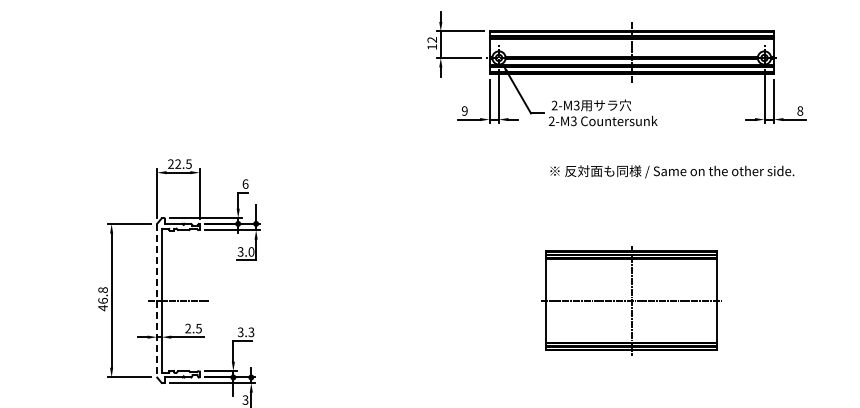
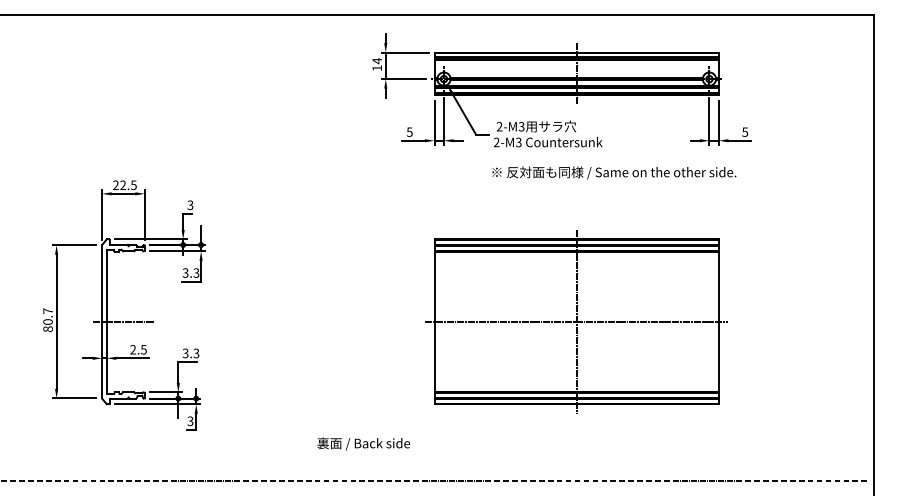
text: (431, 40) -> (376, 61), 12 -> 14
text: (464, 110) -> (409, 131), 9 -> 5
text: (800, 110) -> (745, 131), 8 -> 5
text: (672, 171) -> (614, 172), moved
text: (245, 184) -> (190, 205), 6 -> 3
text: (251, 251) -> (196, 272), 3.0 -> 3.3
text: (102, 299) -> (47, 320), 46.8 -> 80.7
line: (157, 300) -> (102, 321), dashed -> solid
part: (631, 300) -> (576, 321), size x1.67

